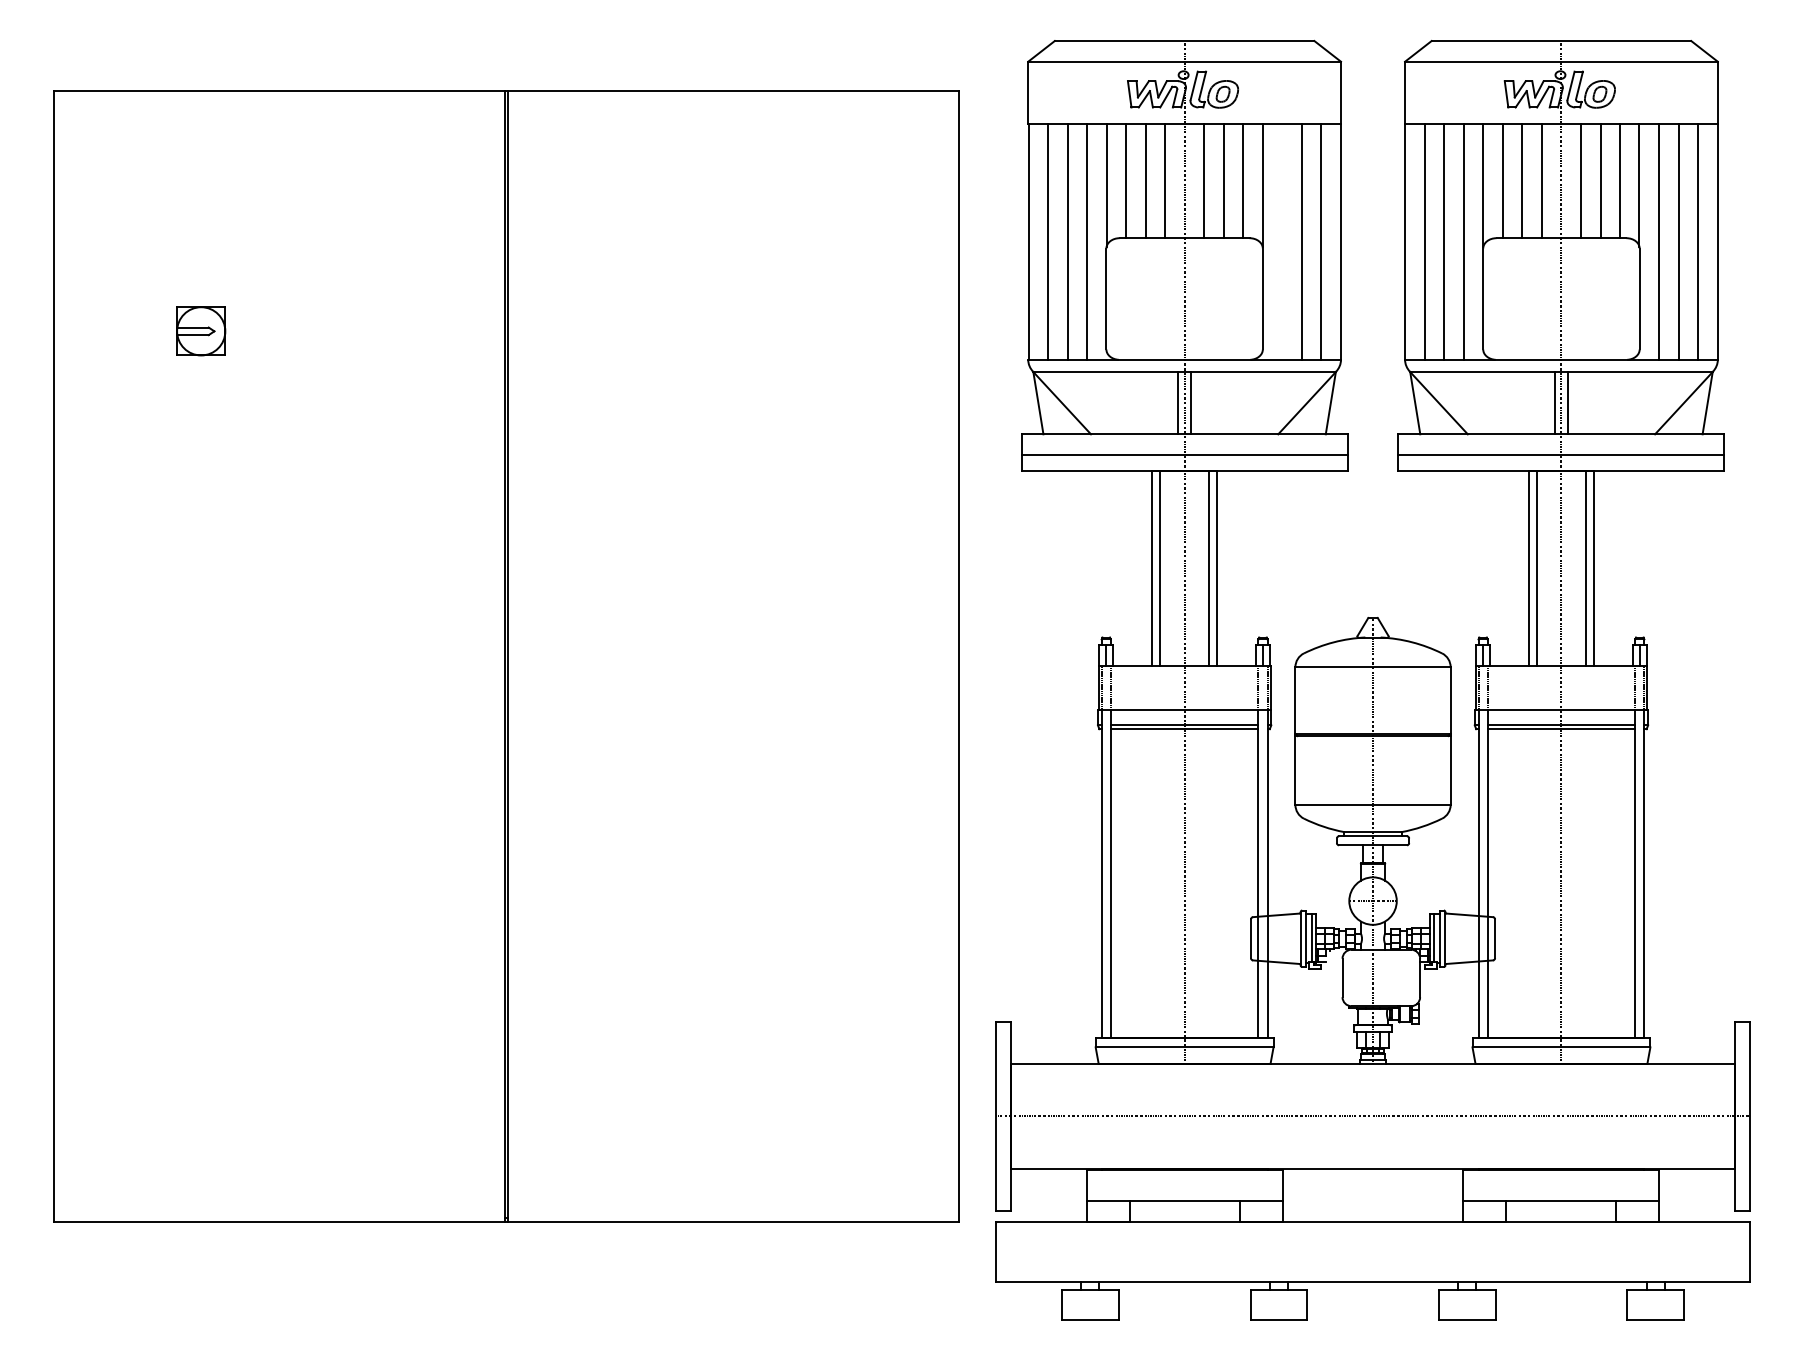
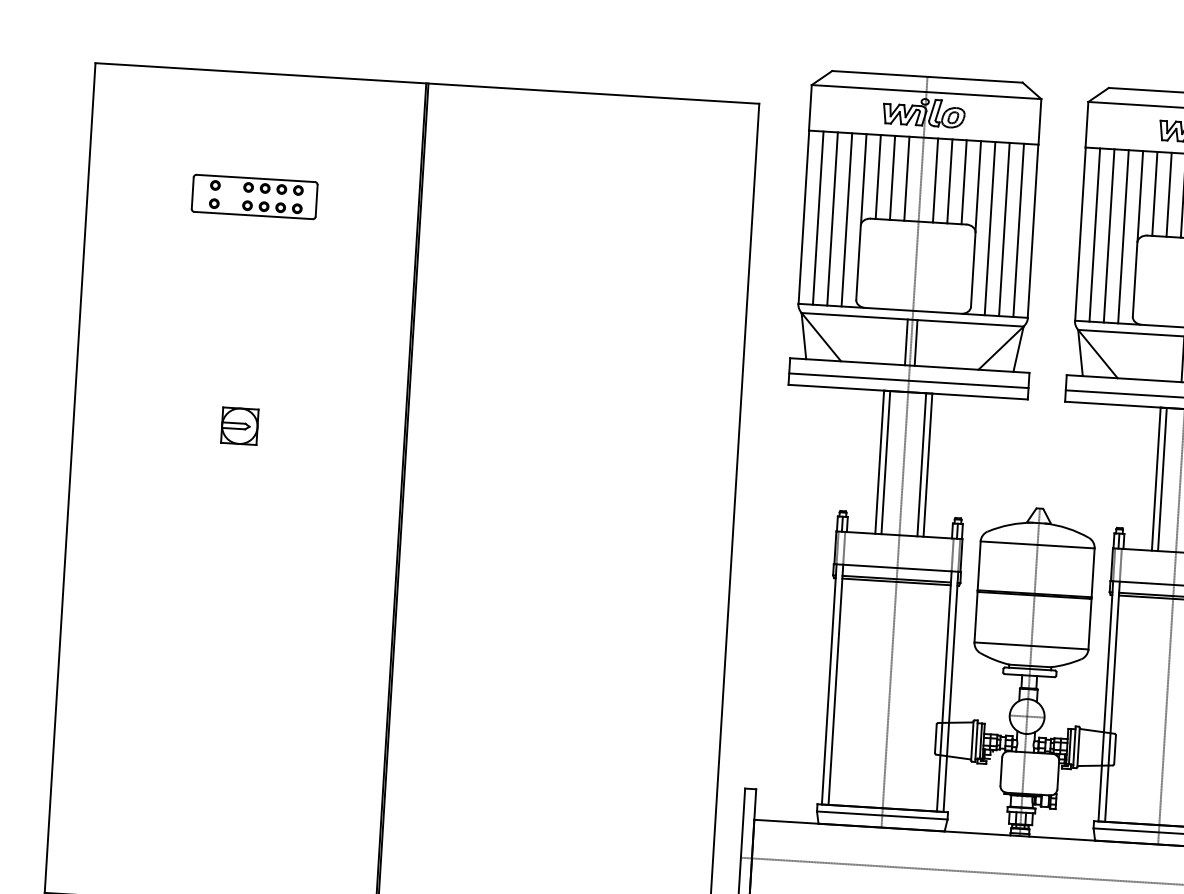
line: (1282, 241) -> (990, 228), added
part: (281, 259) -> (254, 196), added
part: (201, 331) -> (240, 426), moved

